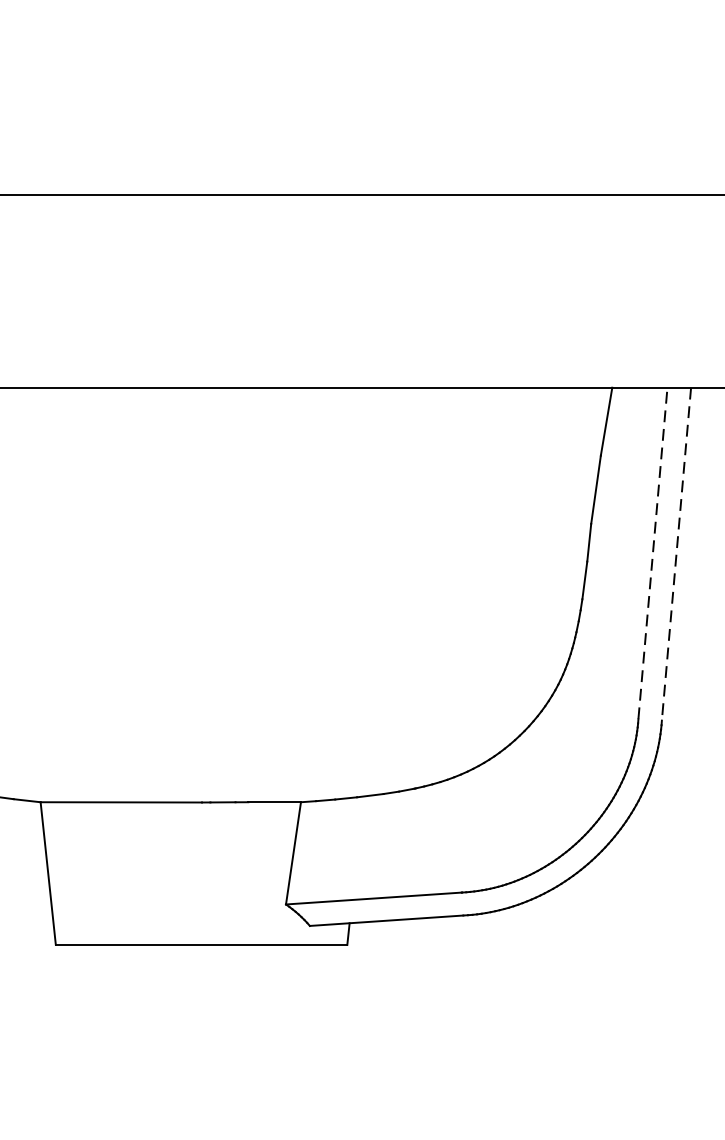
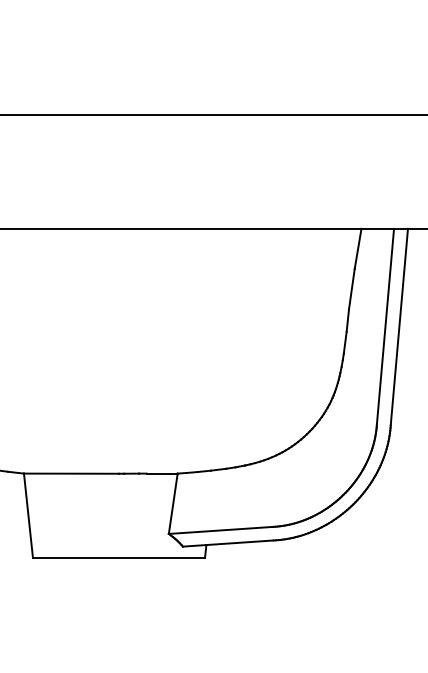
line: (653, 553) -> (385, 326), dashed -> solid
line: (676, 554) -> (399, 327), dashed -> solid

